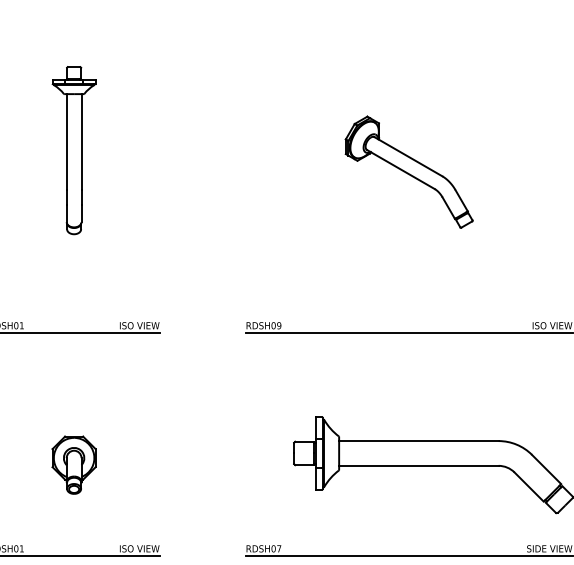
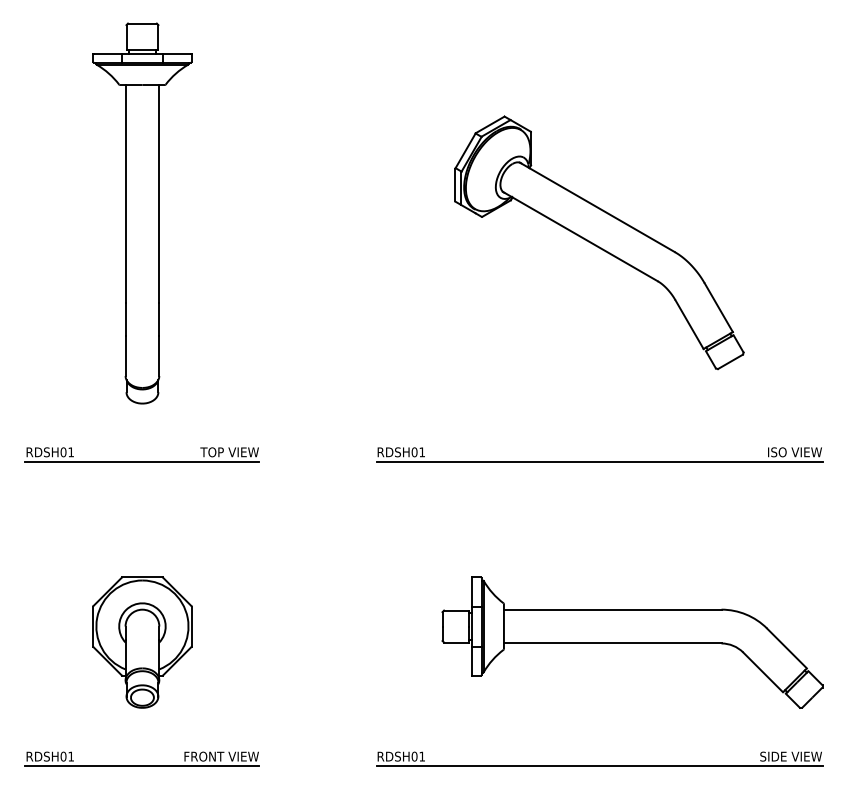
part: (74, 150) -> (142, 213), size x1.67
part: (409, 171) -> (599, 242), size x1.67
text: (124, 325) -> (211, 452), ISO VIEW -> TOP VIEW
text: (279, 325) -> (422, 452), RDSH09 -> RDSH01
part: (74, 465) -> (142, 642), size x1.67
text: (119, 548) -> (204, 756), ISO VIEW -> FRONT VIEW
text: (278, 548) -> (421, 756), RDSH07 -> RDSH01

